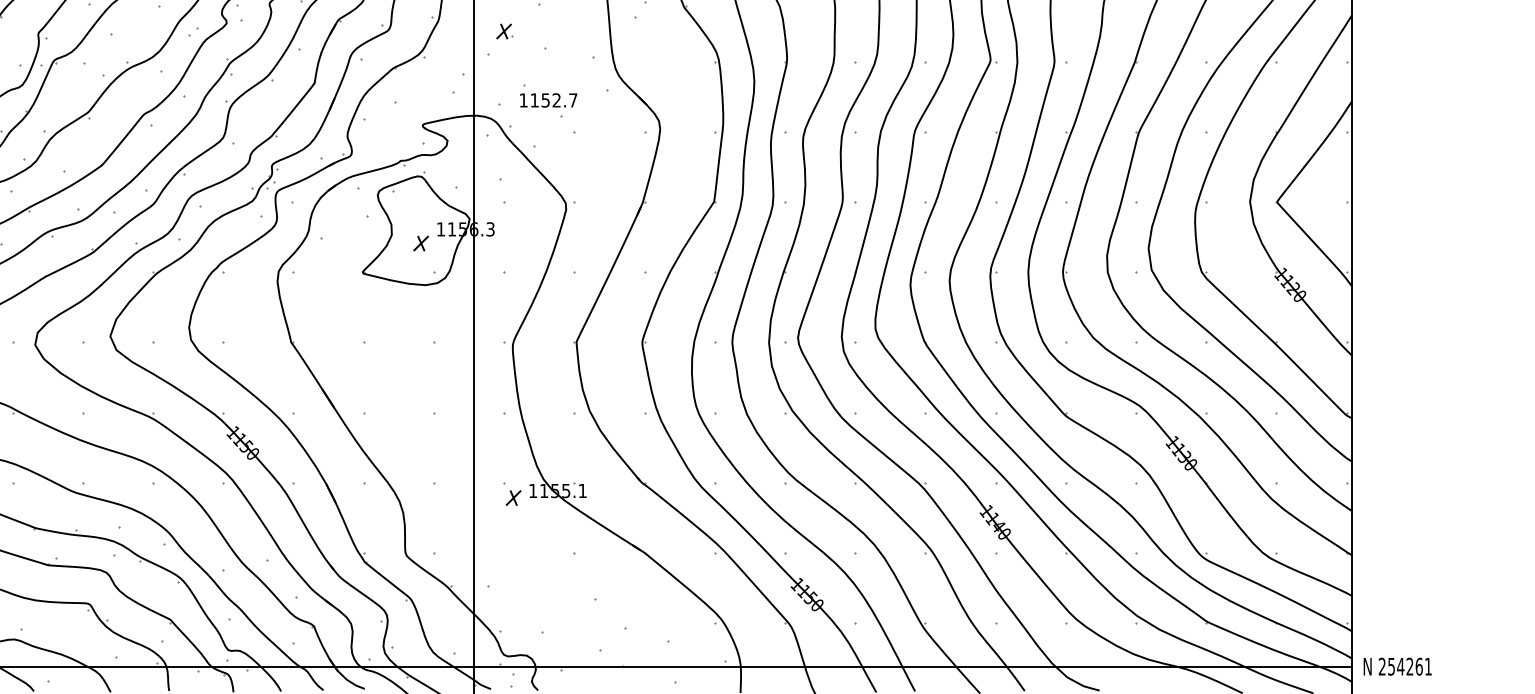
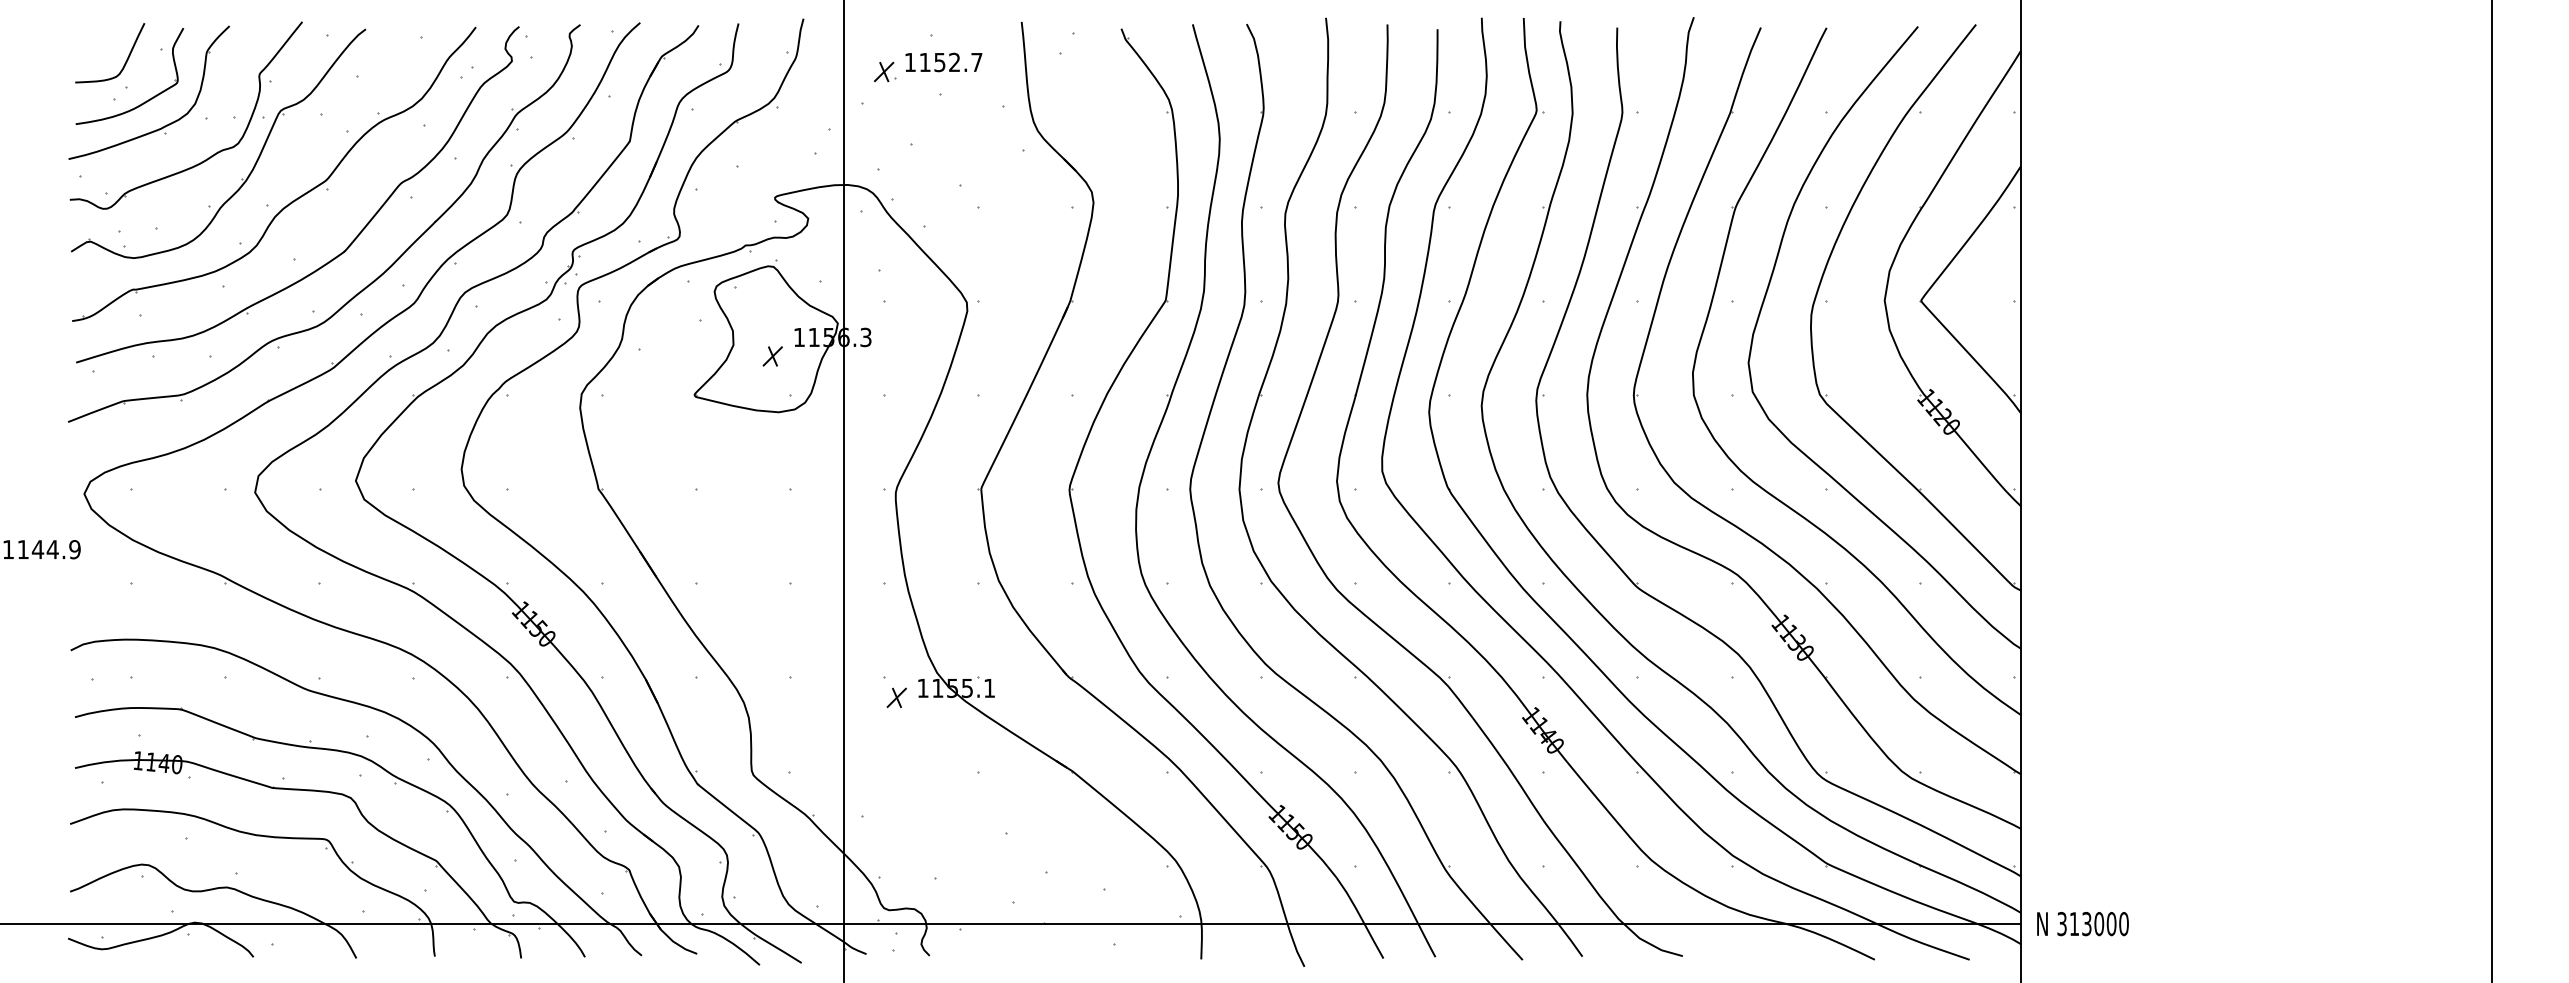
text: (548, 100) -> (943, 62), moved
text: (1404, 666) -> (2092, 923), 254261 -> 313000

